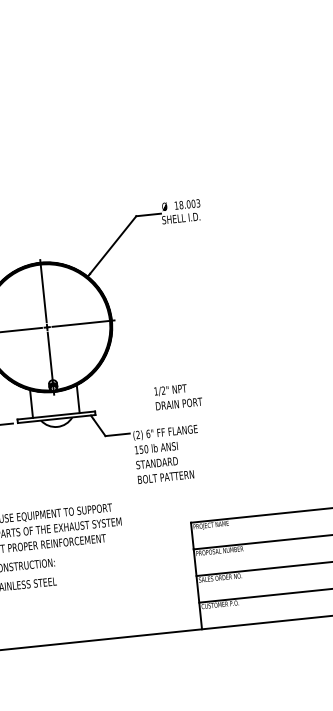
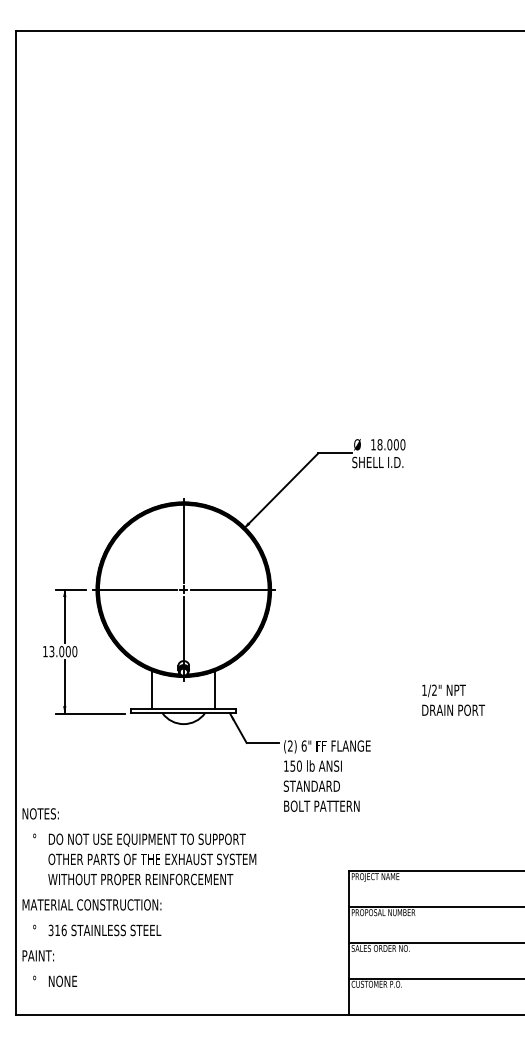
text: (198, 203) -> (402, 444), 18.003 -> 18.000
text: (178, 396) -> (453, 699), moved

